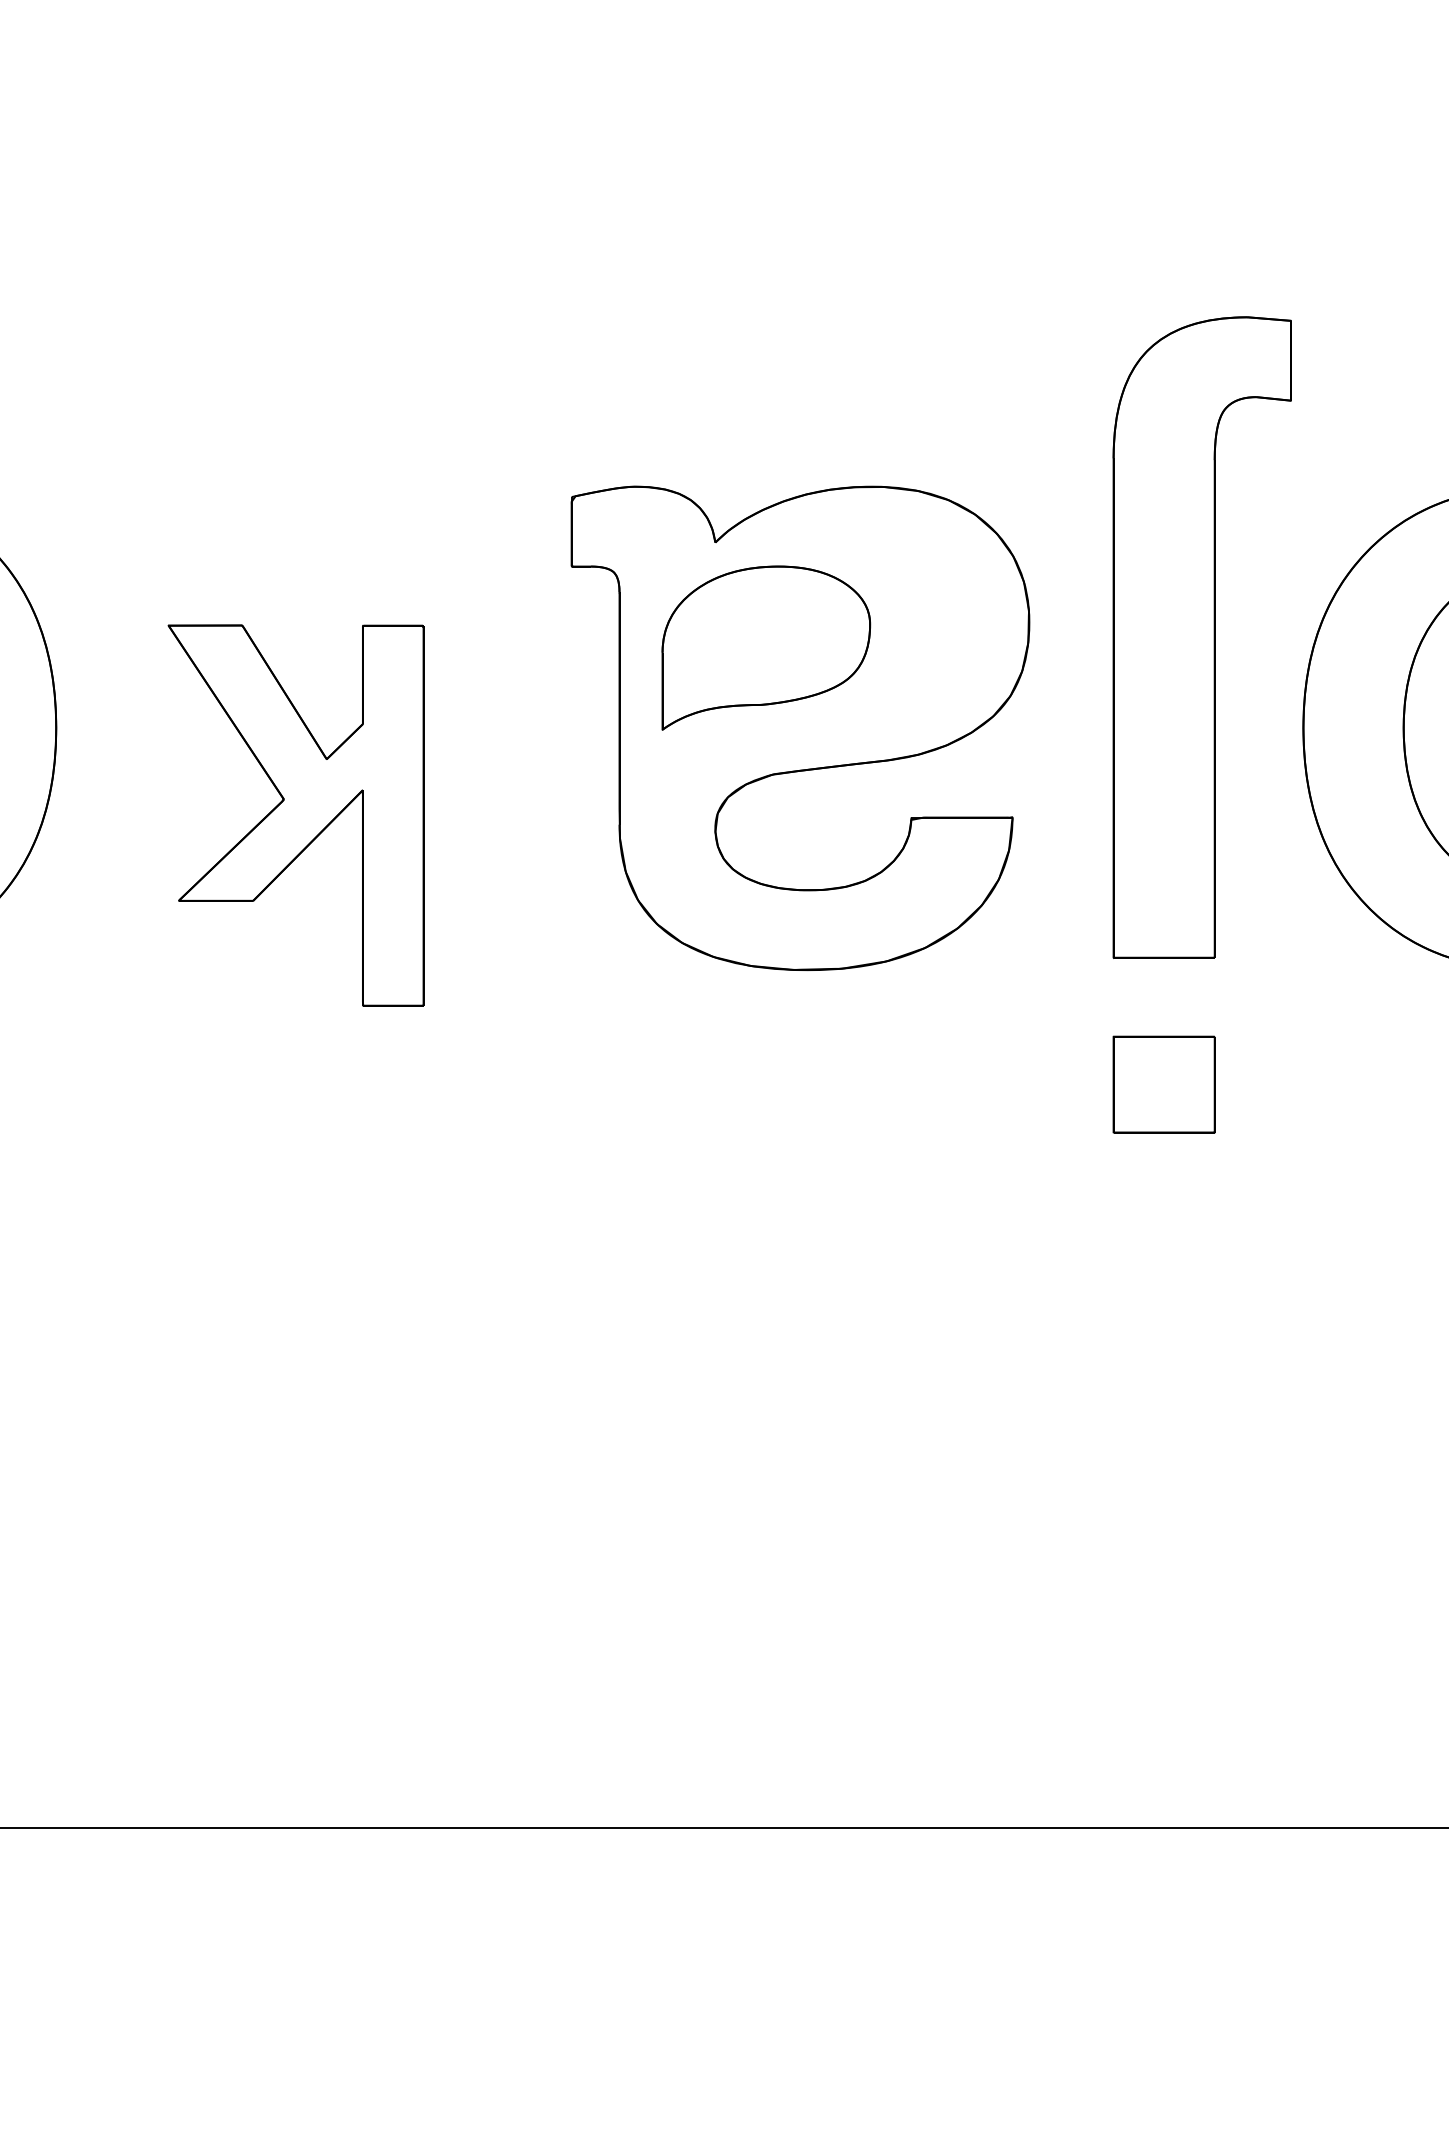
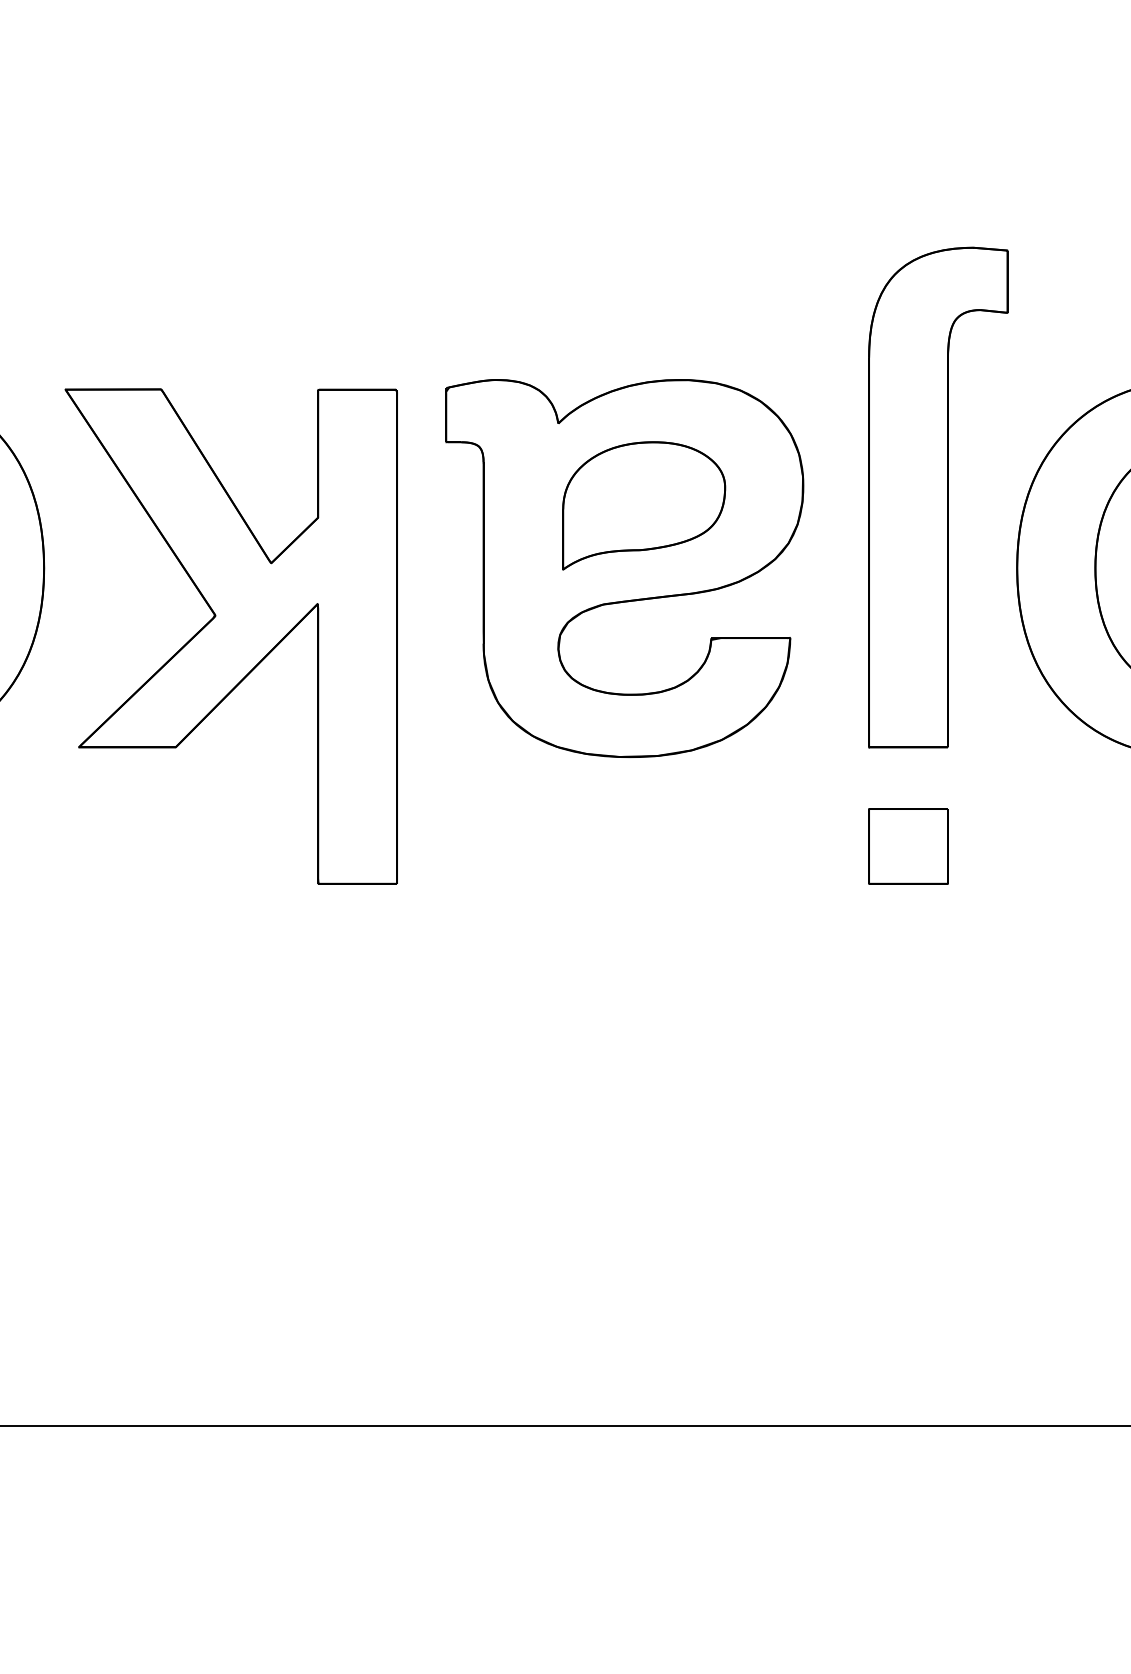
part: (766, 647) -> (644, 505), moved
part: (295, 815) -> (230, 636), size x1.67

